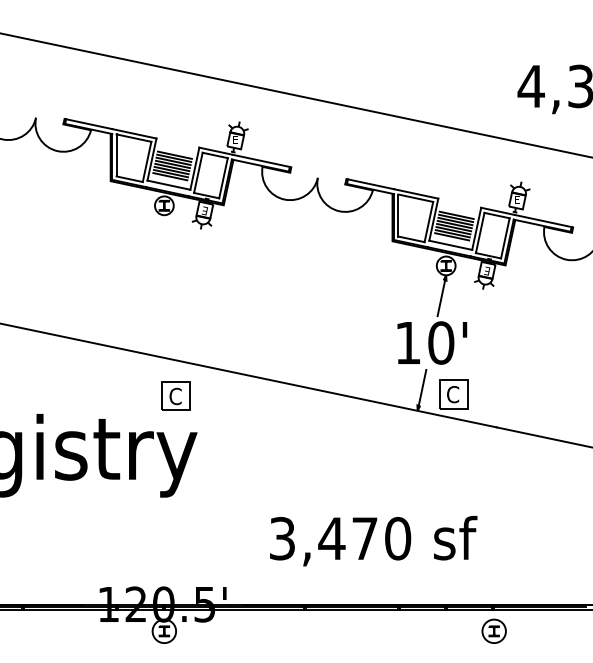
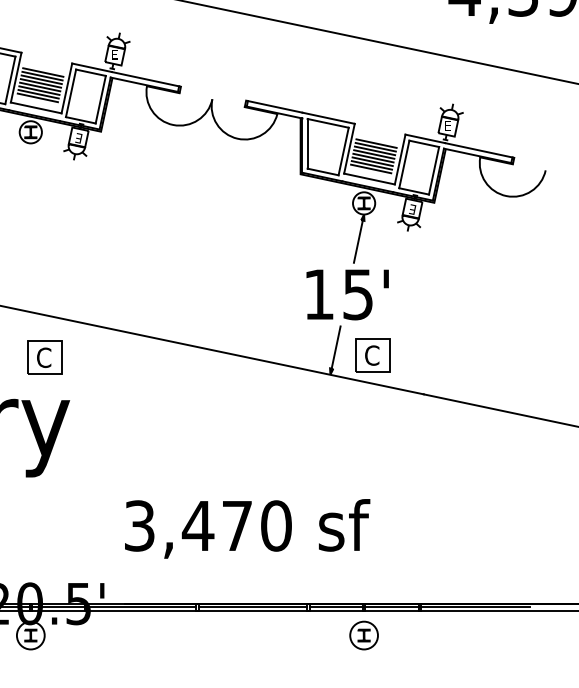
text: (441, 342) -> (358, 293), 10' -> 15'
text: (373, 541) -> (247, 529), moved
part: (493, 630) -> (363, 634), moved

